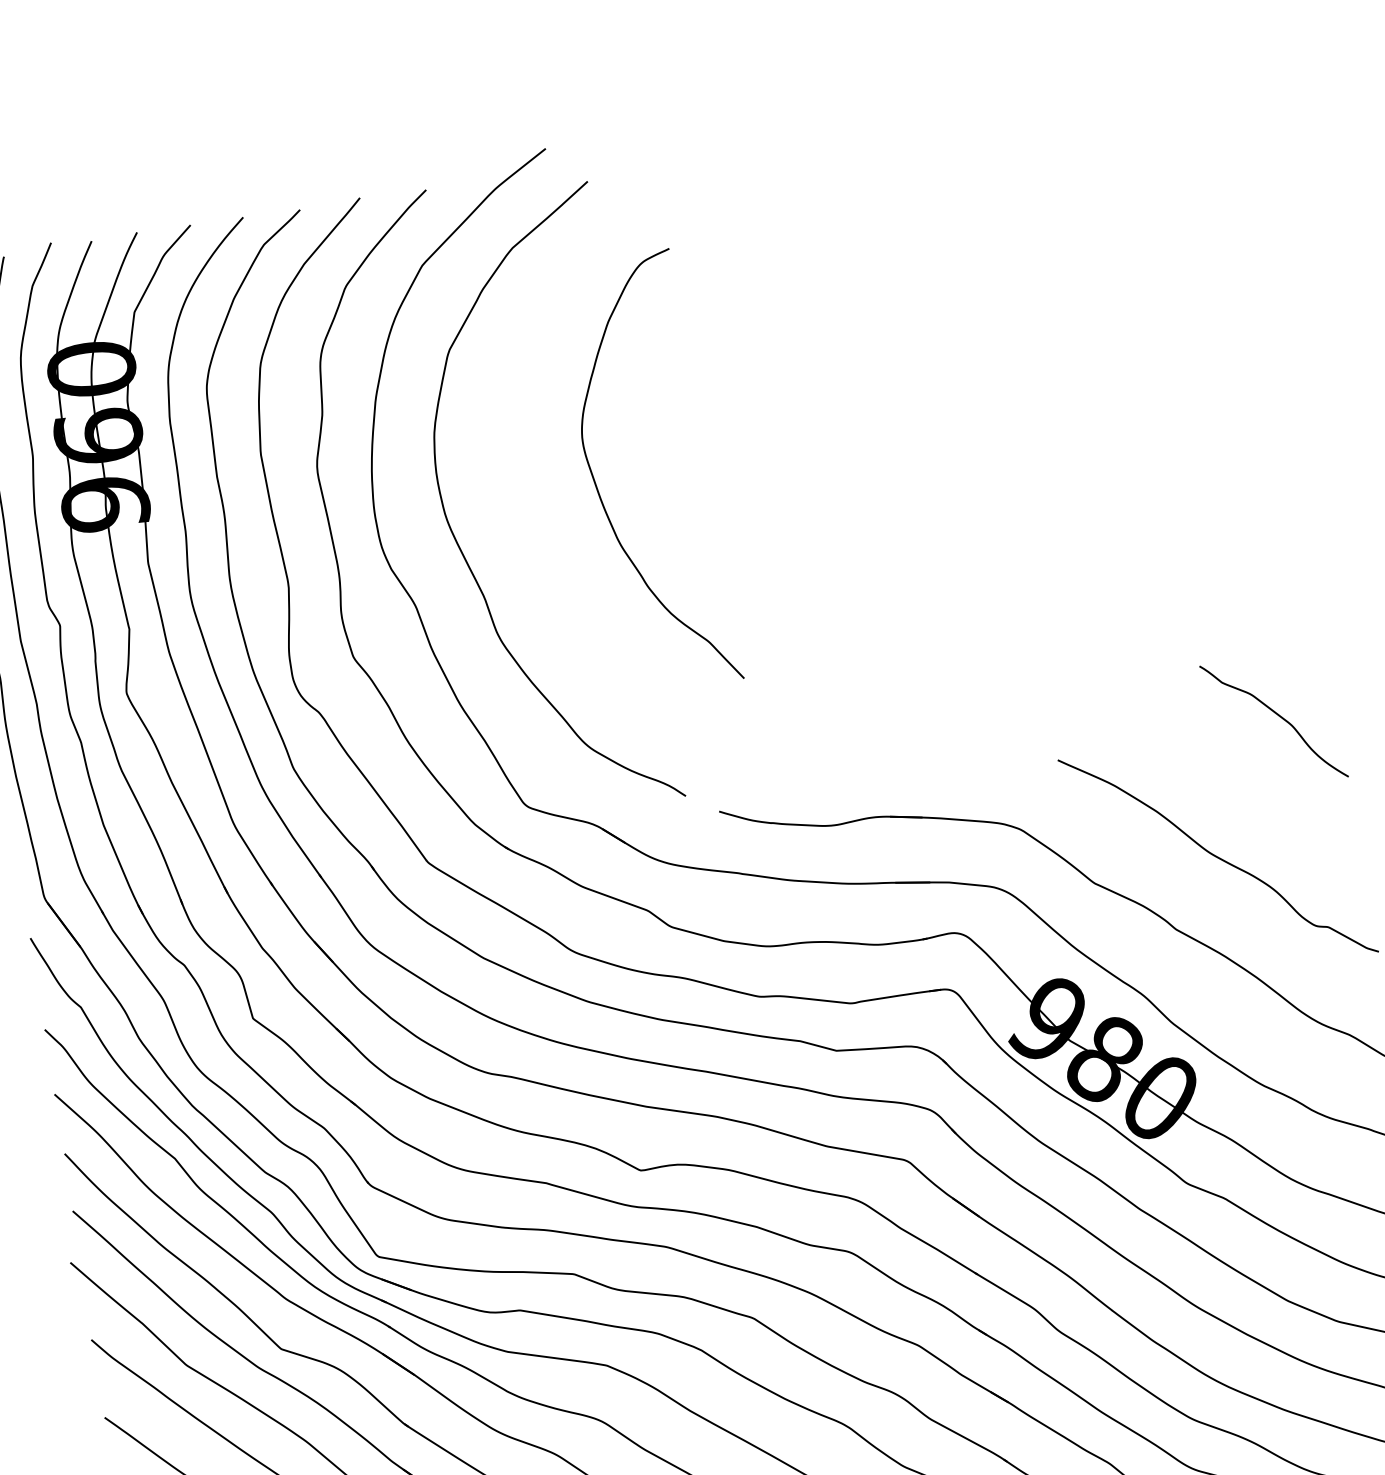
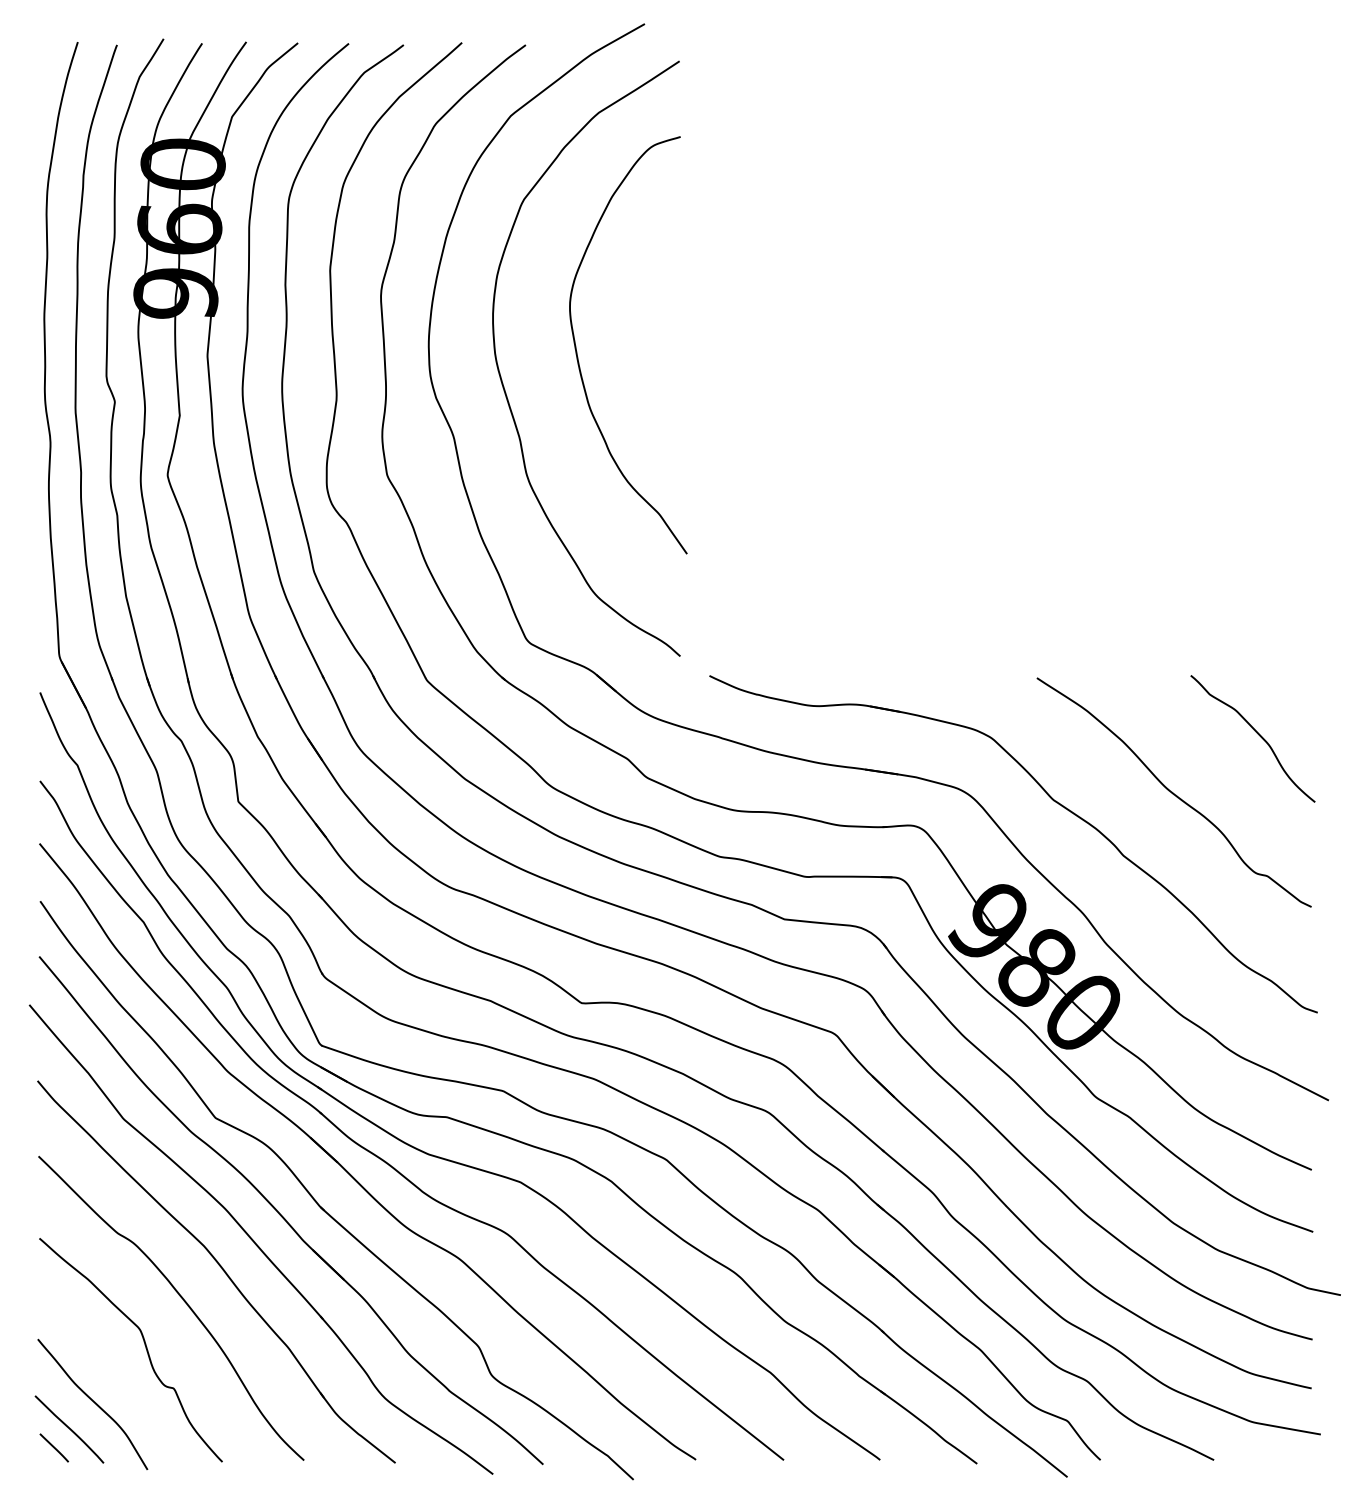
curve: (597, 487) -> (577, 351), moved
curve: (1276, 715) -> (1256, 733), moved

